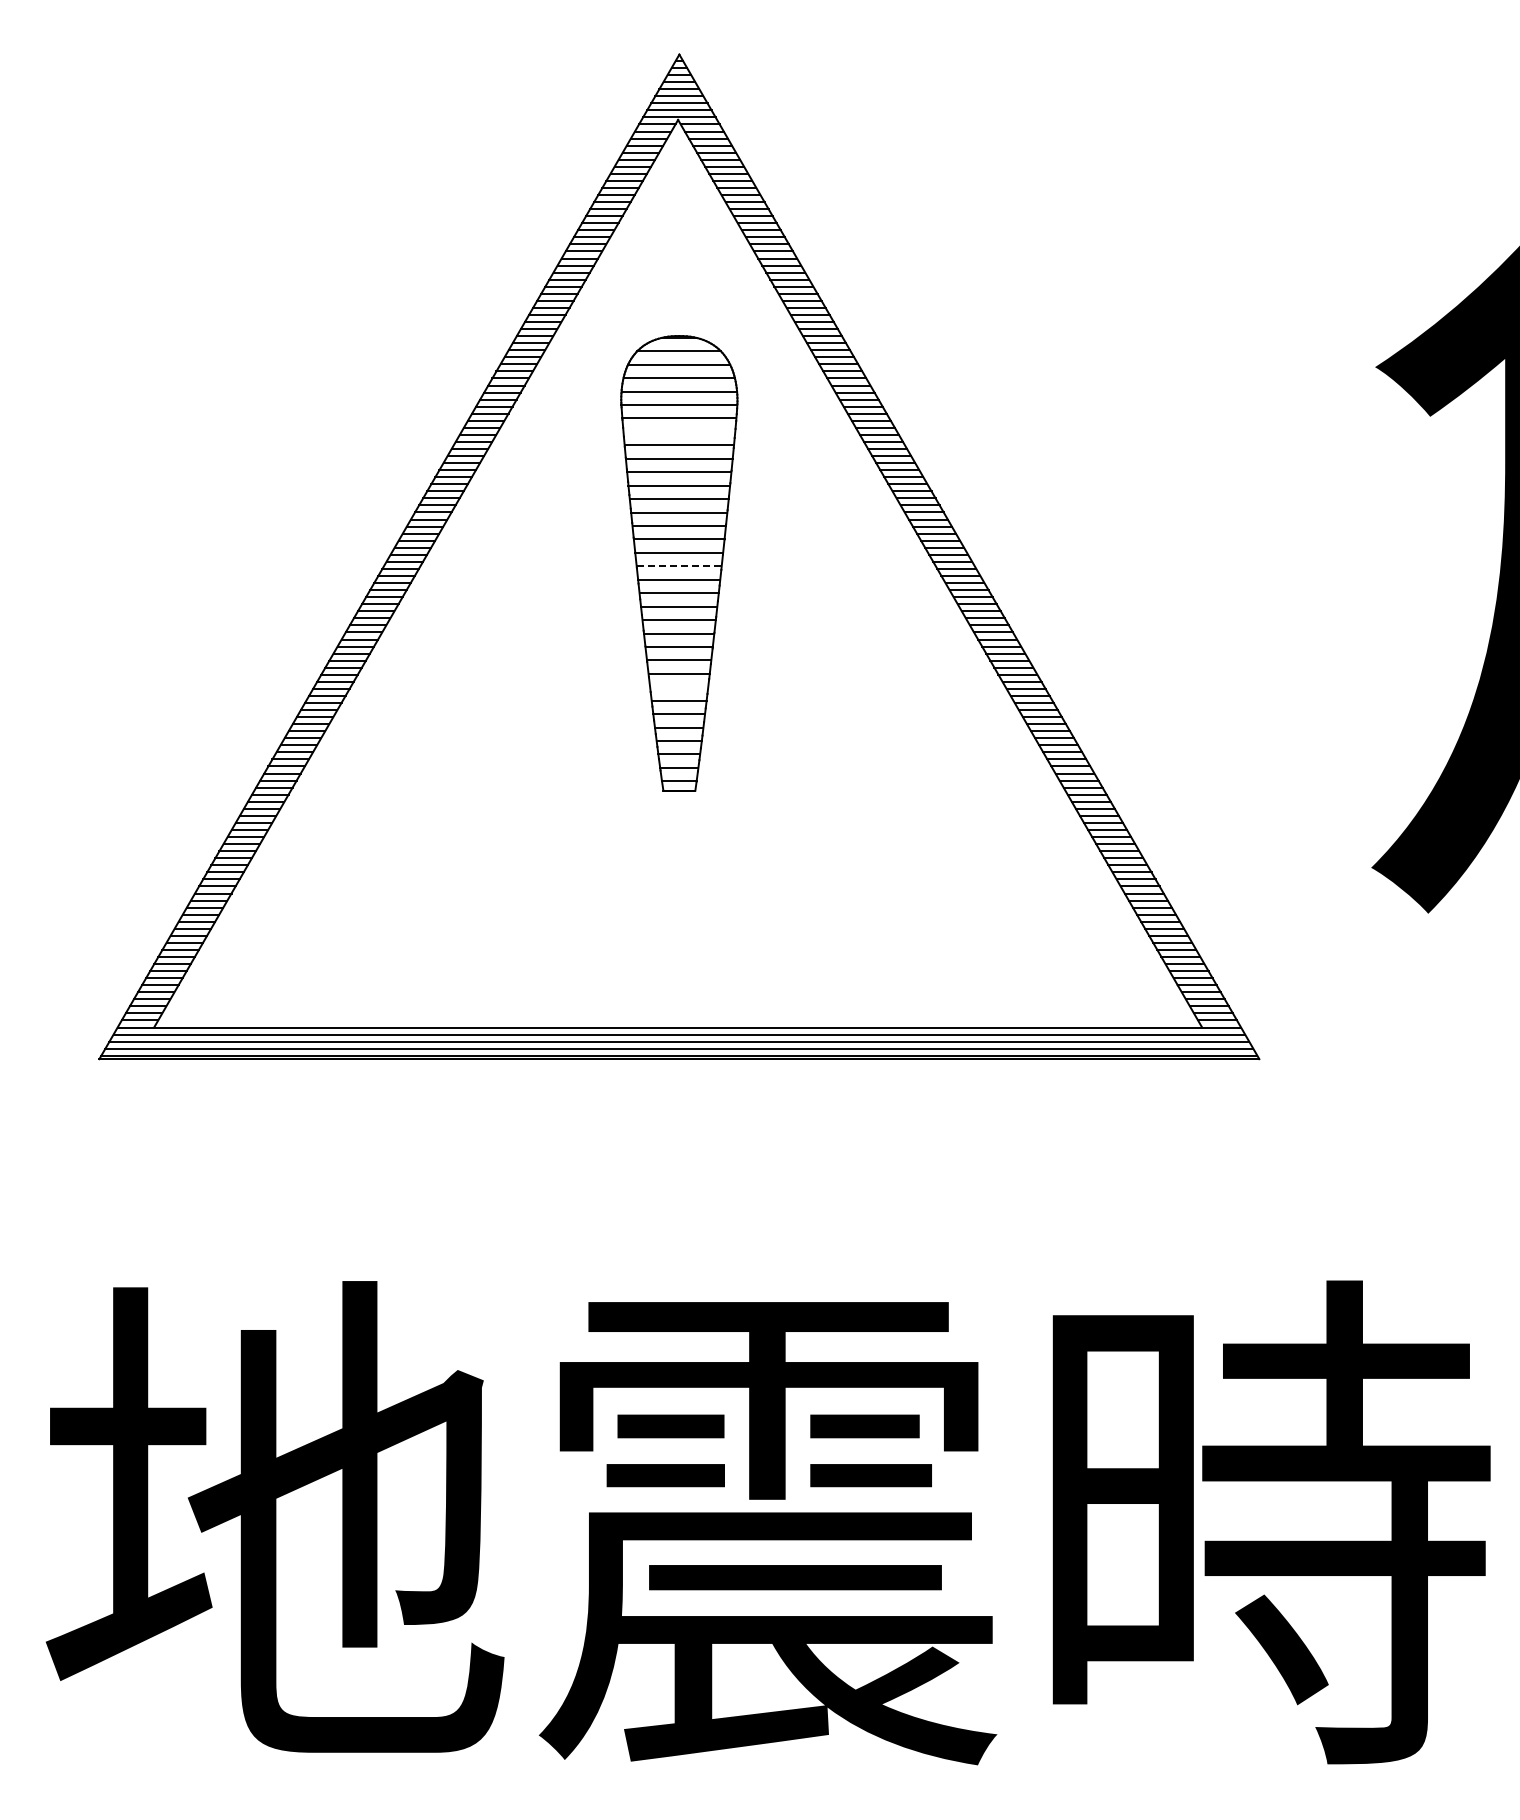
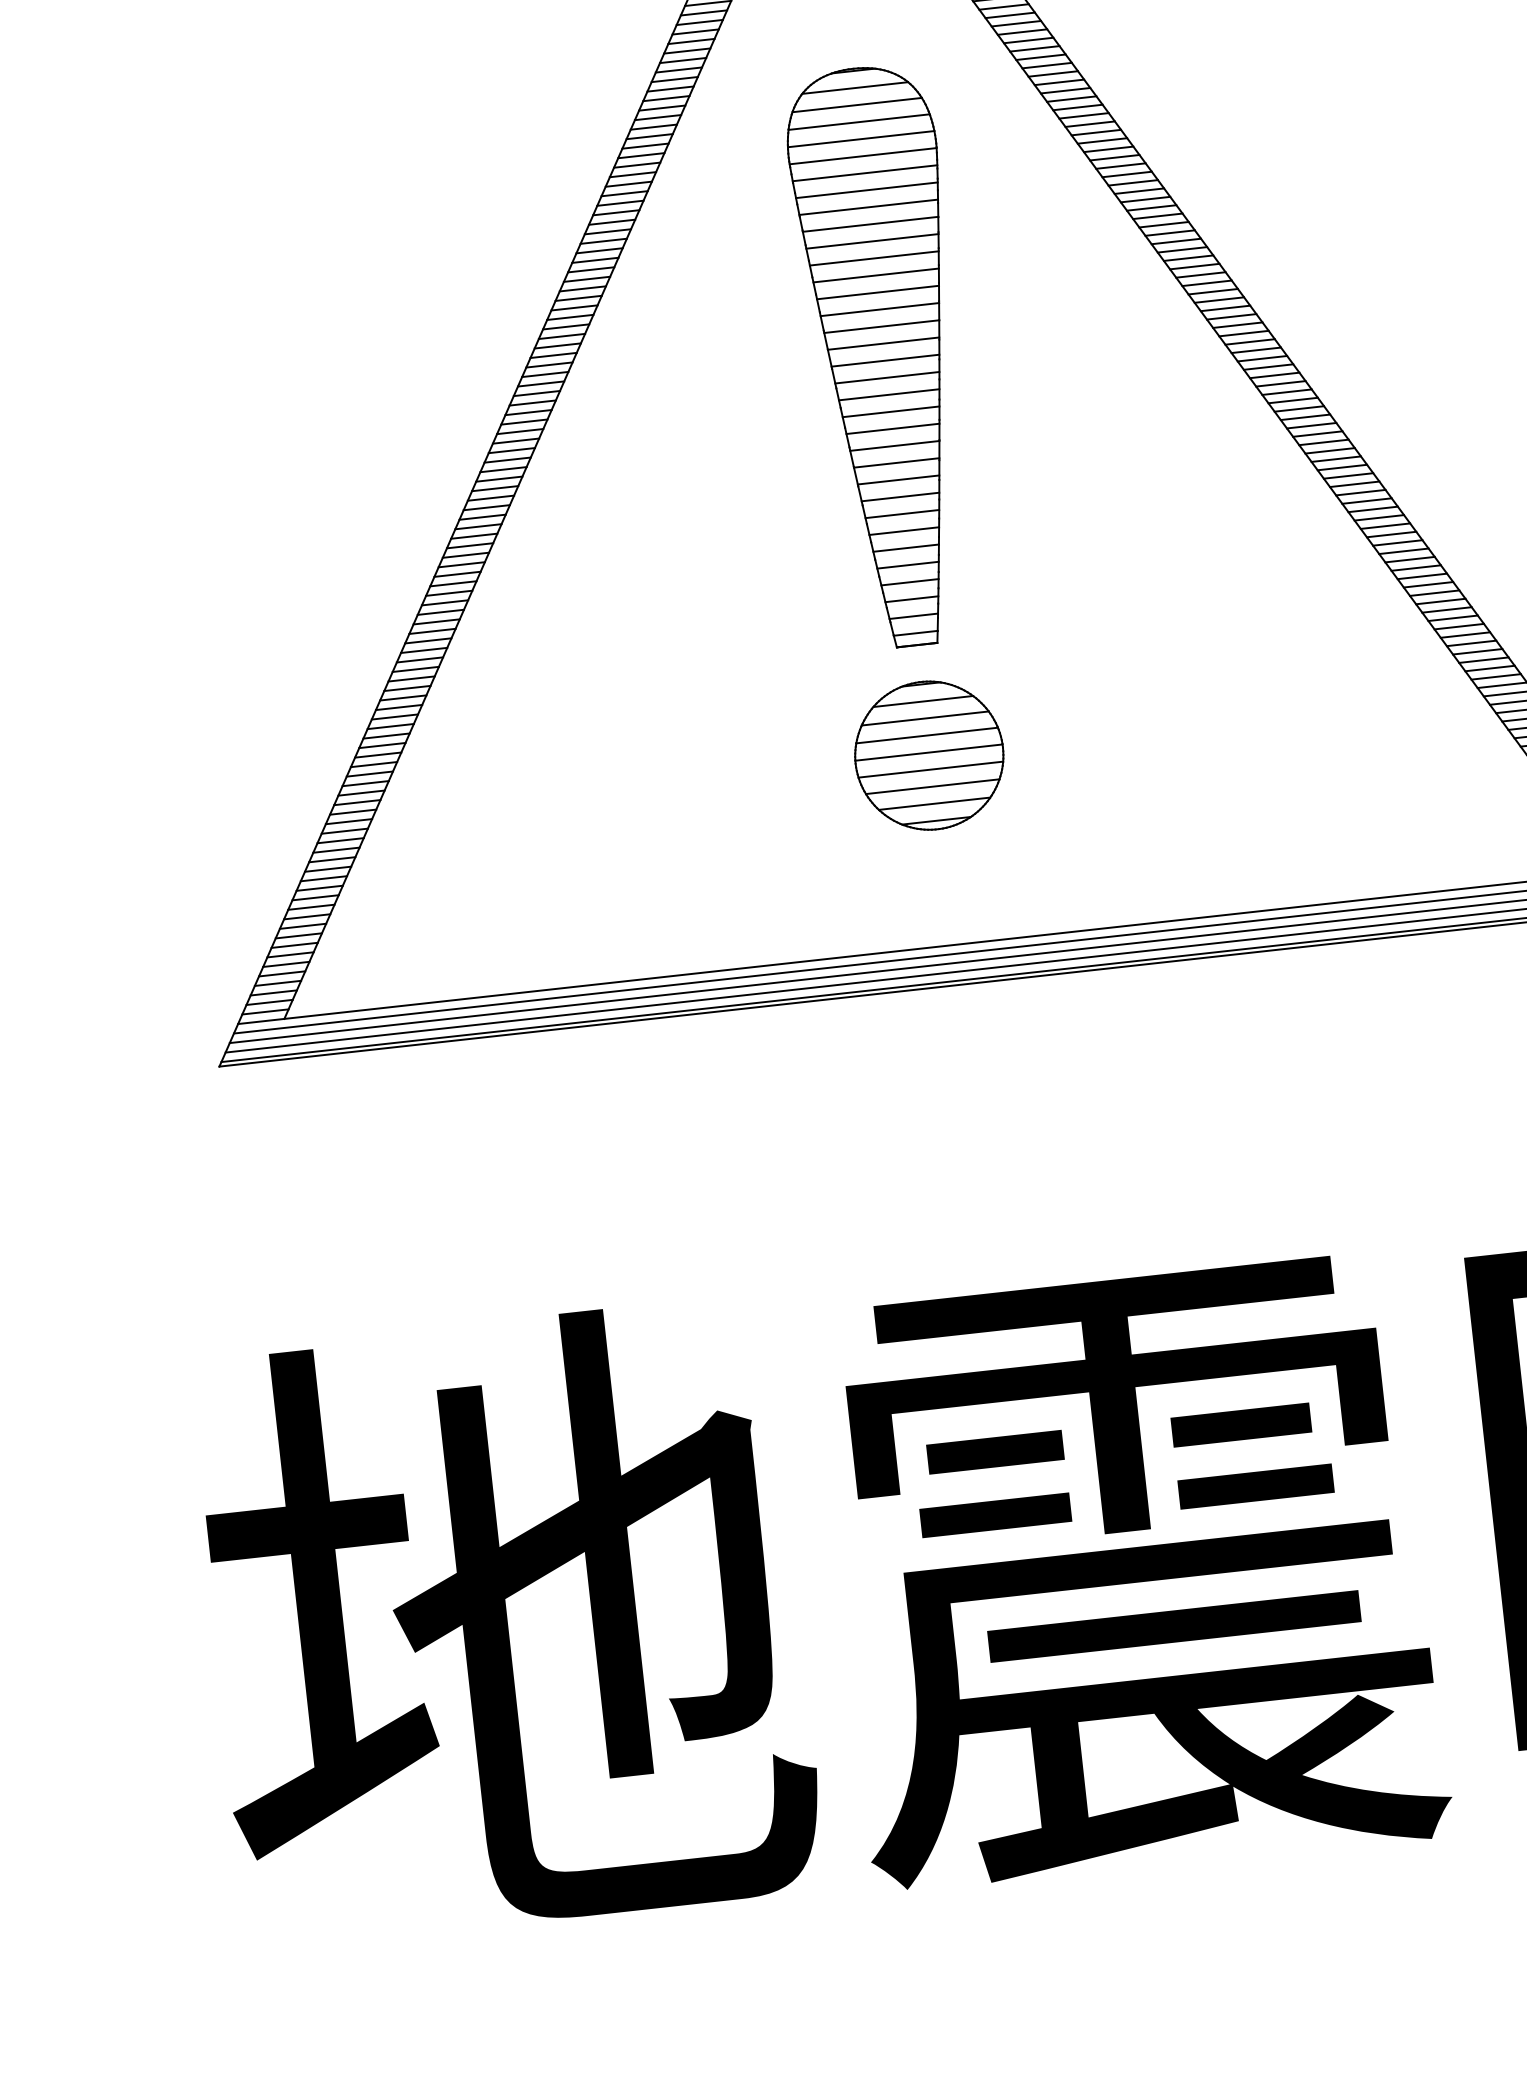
line: (679, 431) -> (866, 189), added
line: (679, 566) -> (885, 360), dashed -> solid
line: (679, 687) -> (902, 514), added
part: (679, 877) -> (929, 755), added

